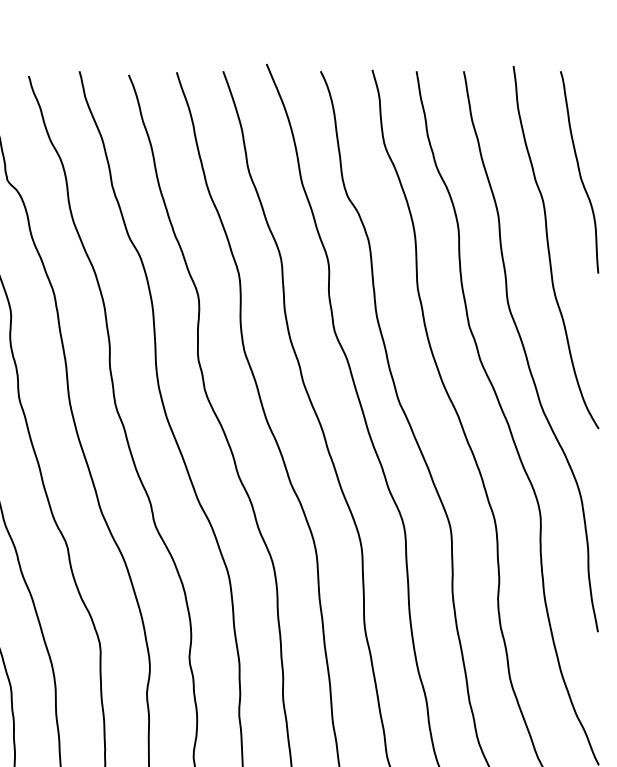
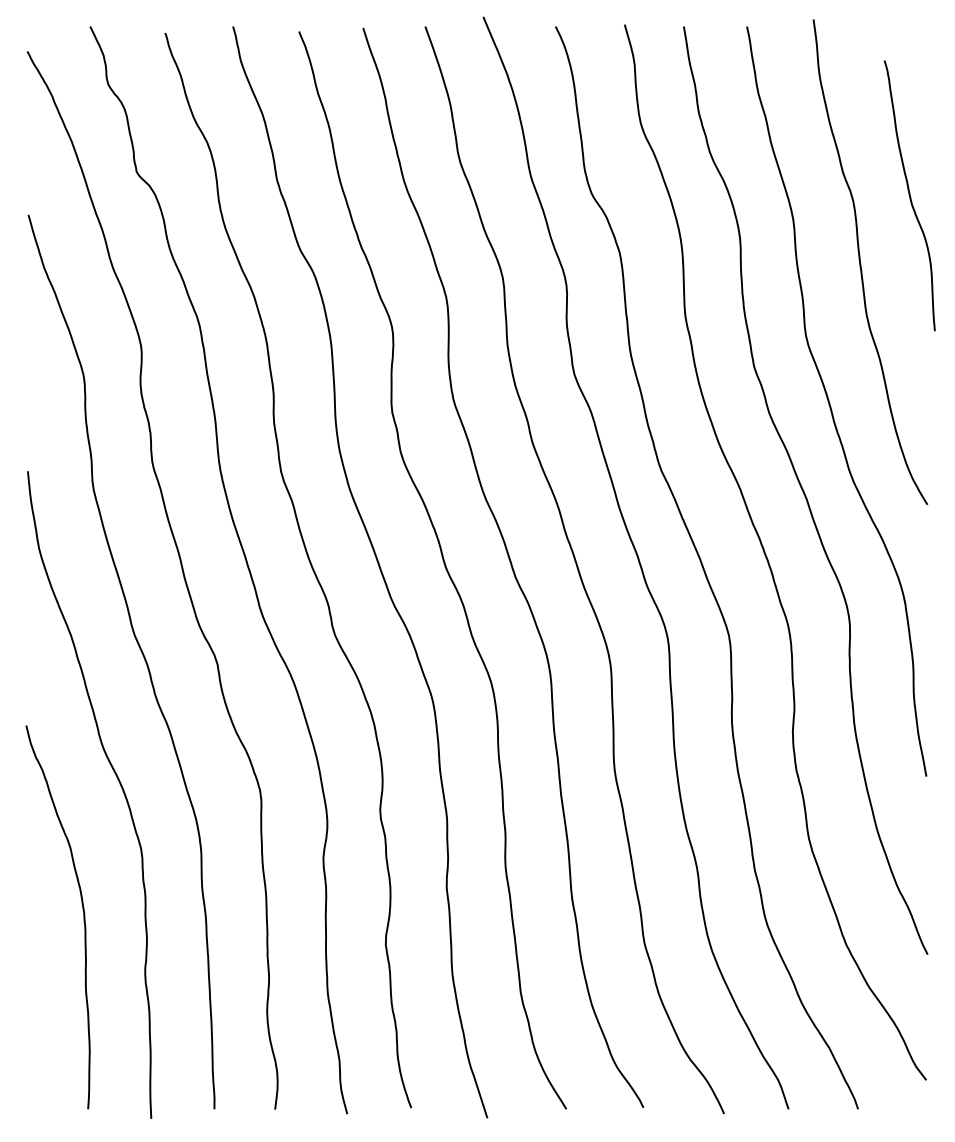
curve: (579, 172) -> (909, 195), moved

